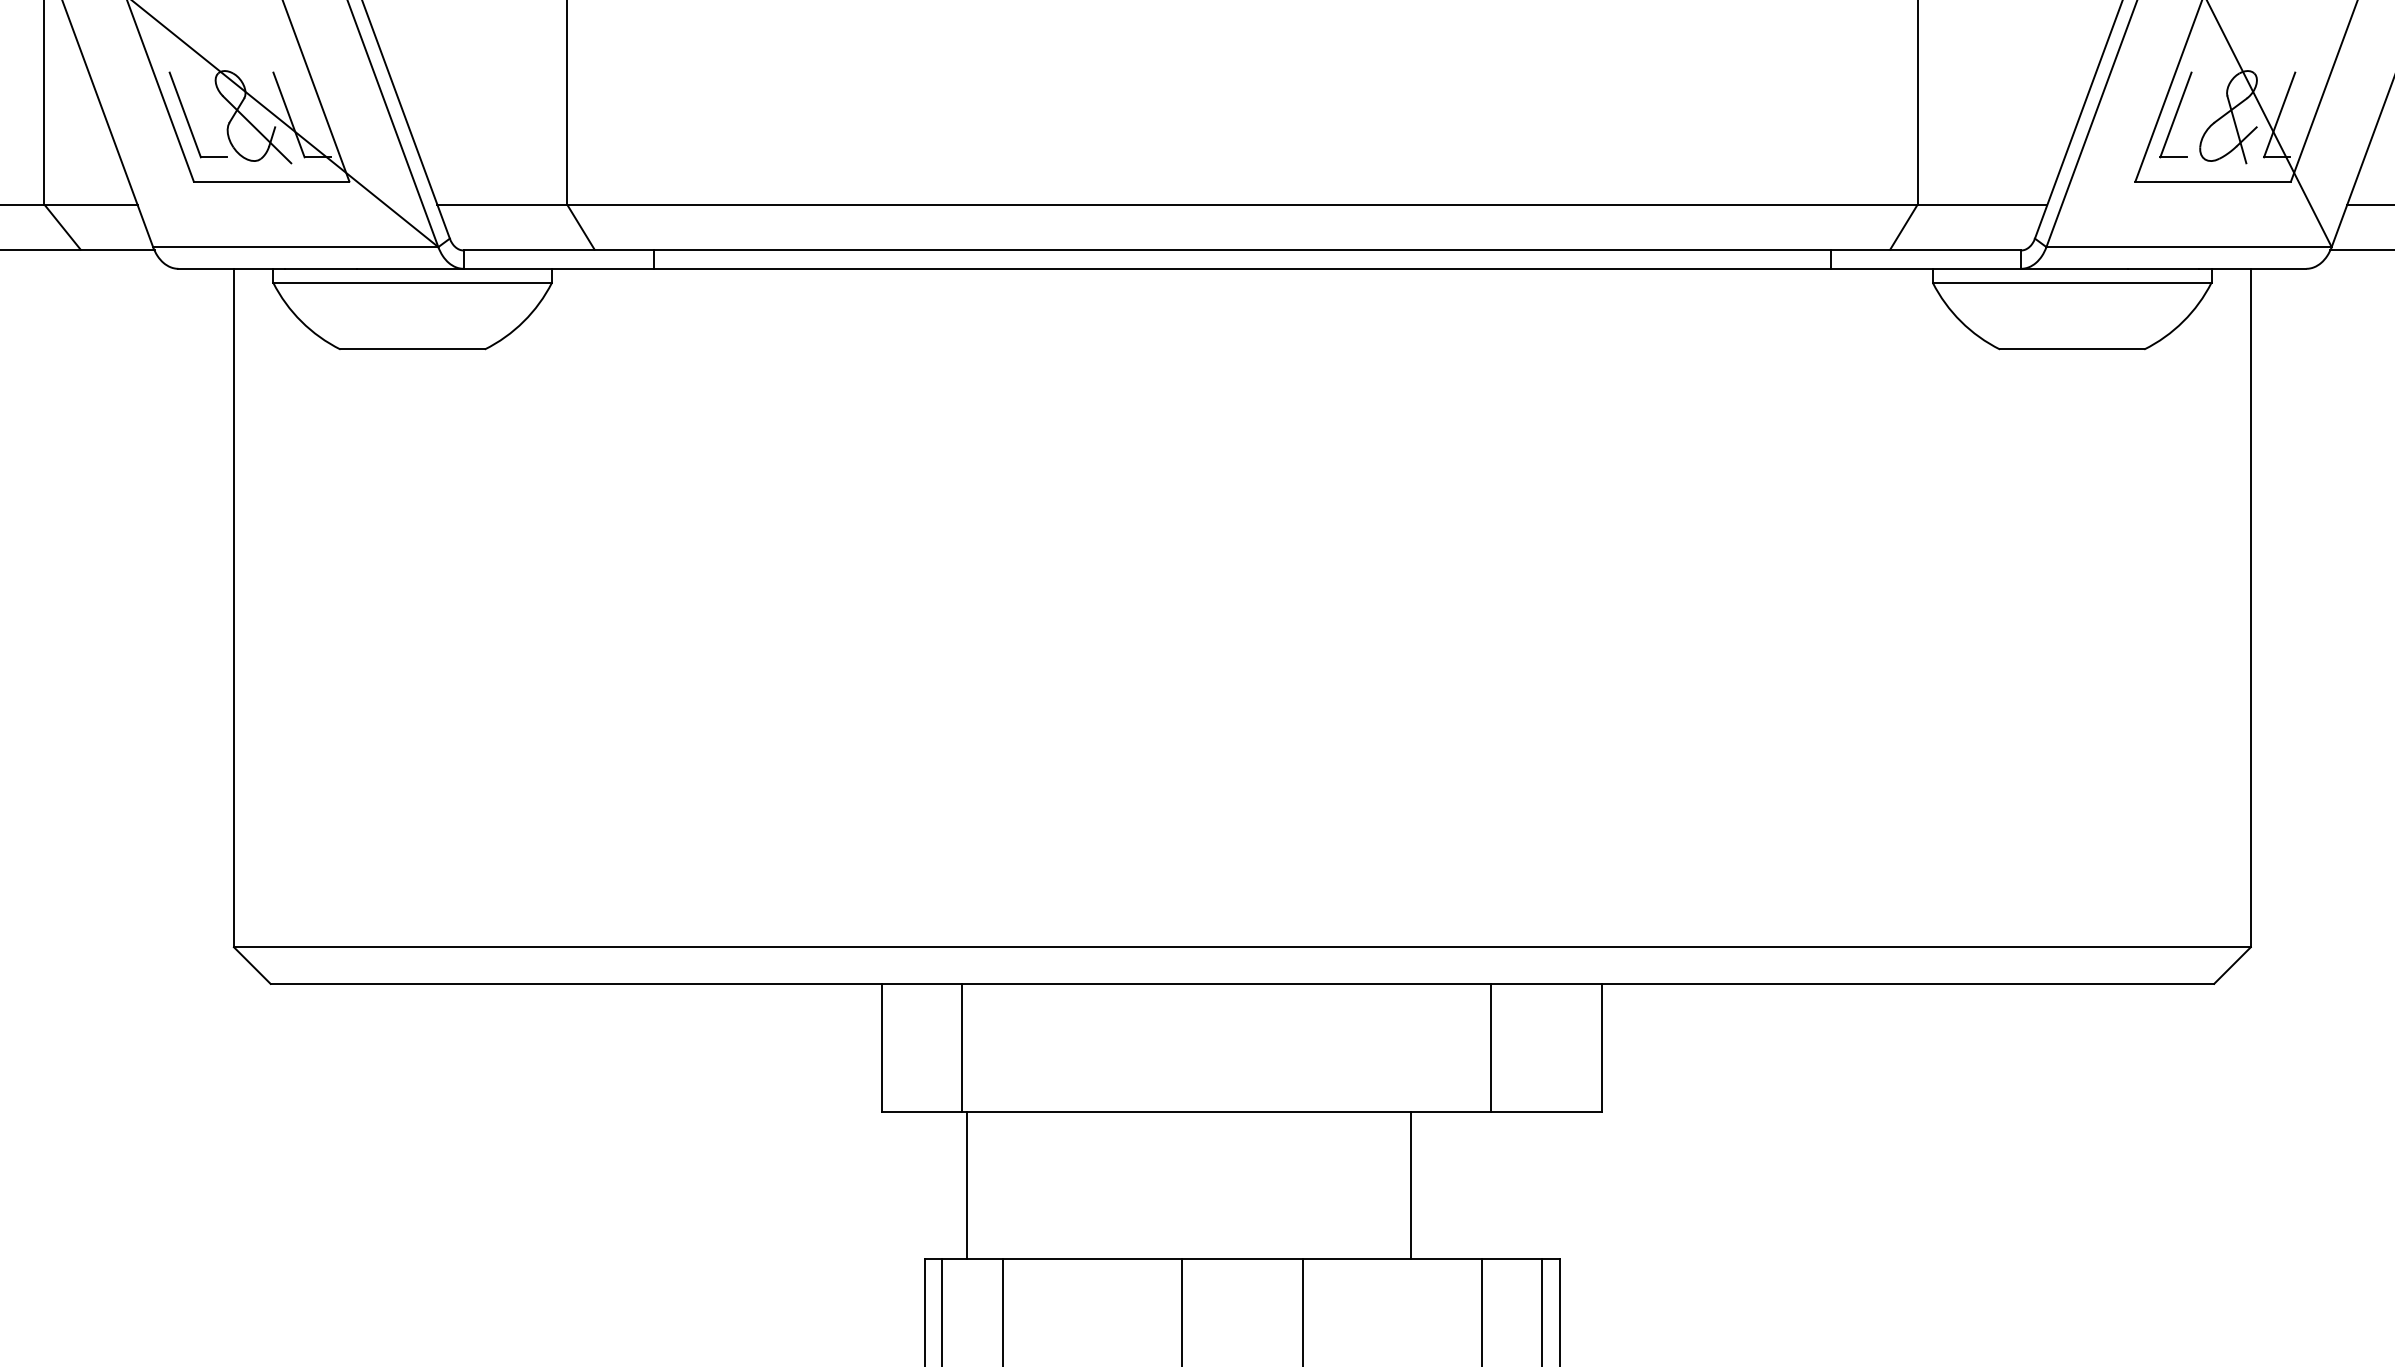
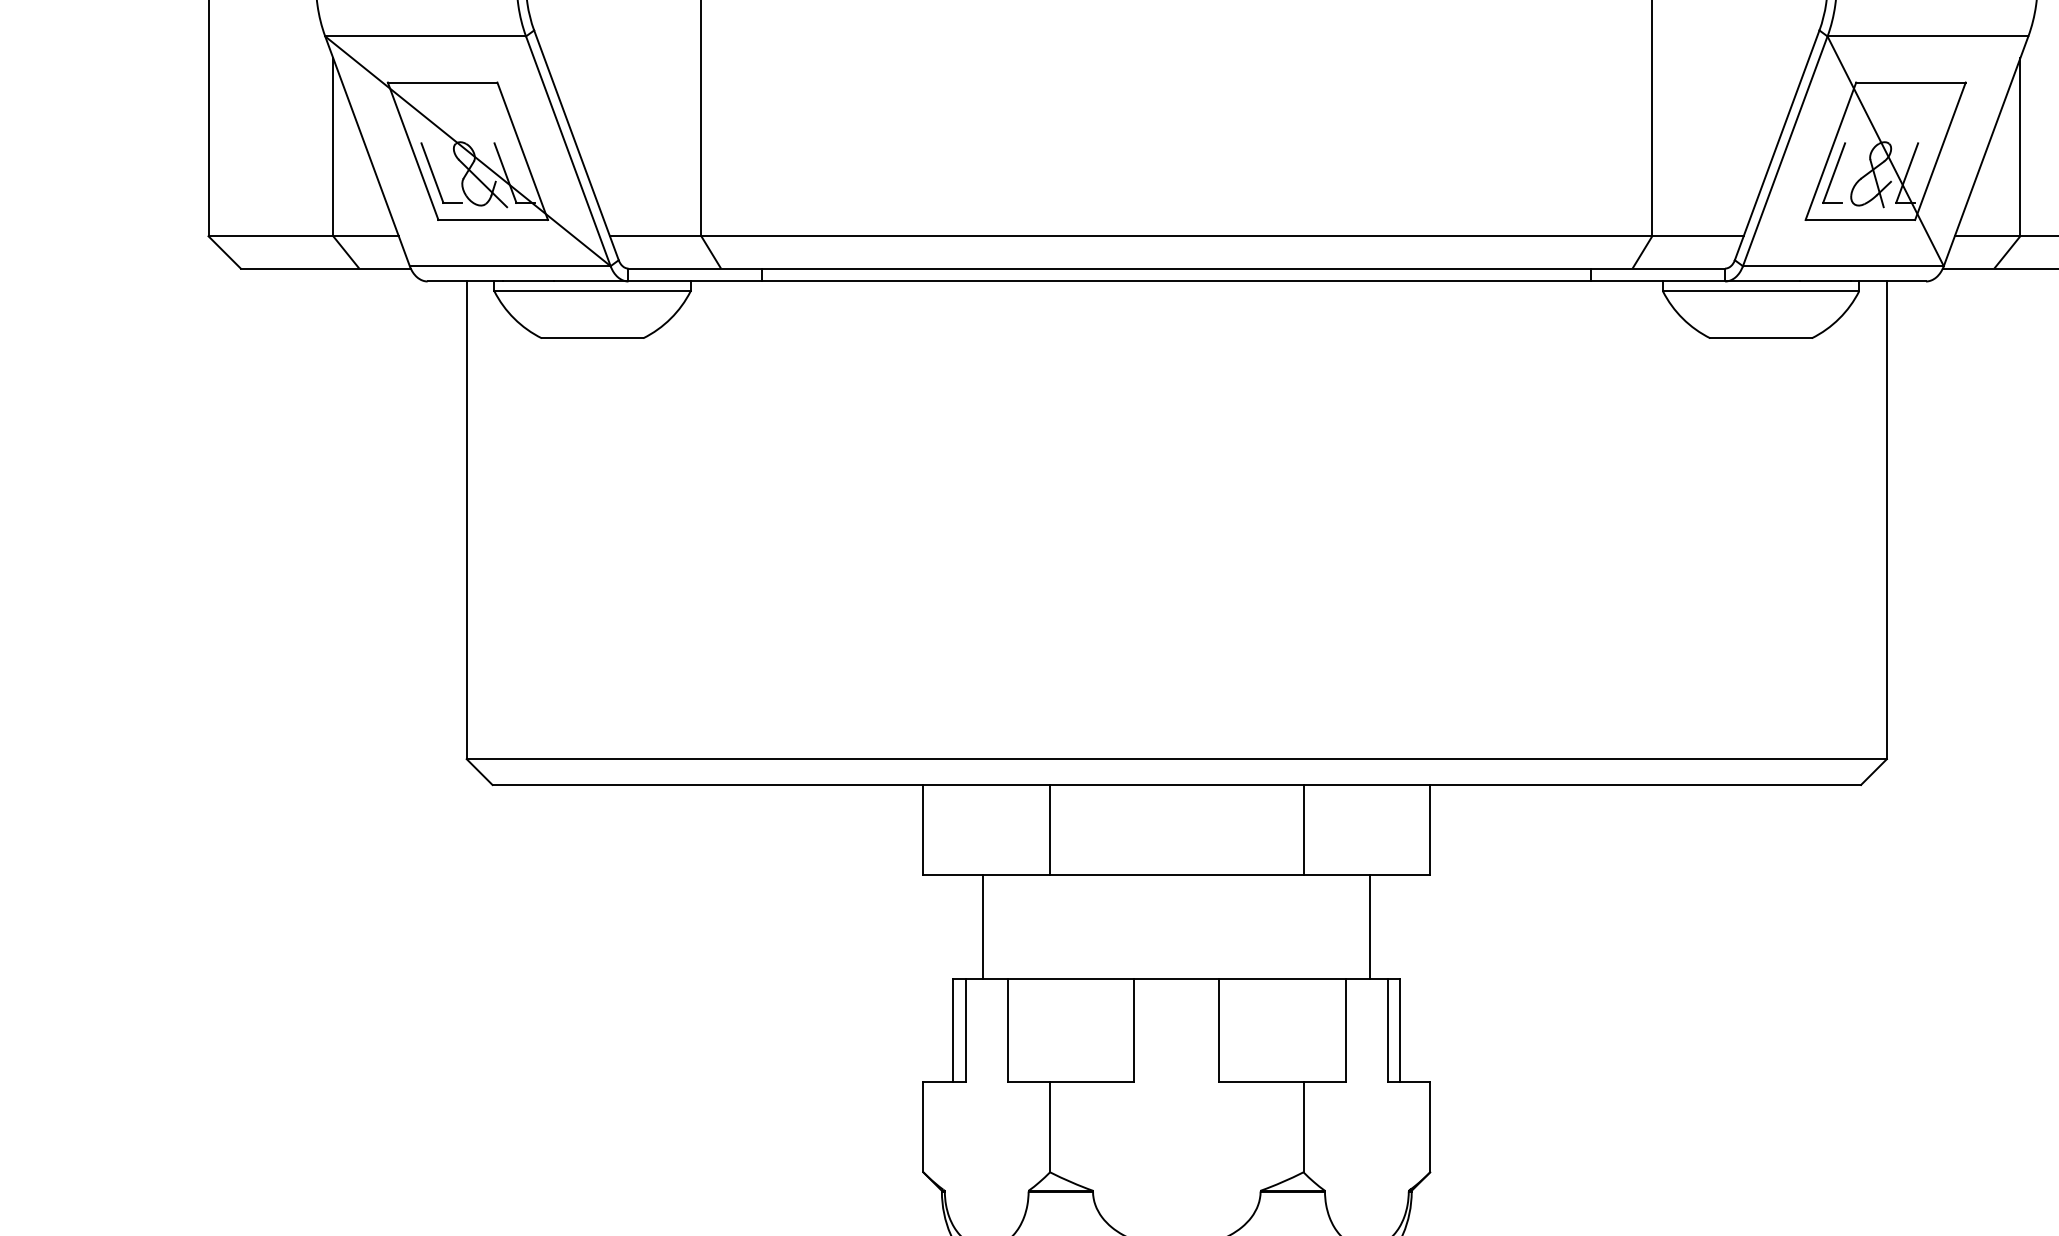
line: (962, 1047) -> (1050, 829), moved
line: (1490, 1047) -> (1303, 829), moved
line: (1410, 1184) -> (1370, 926), moved

